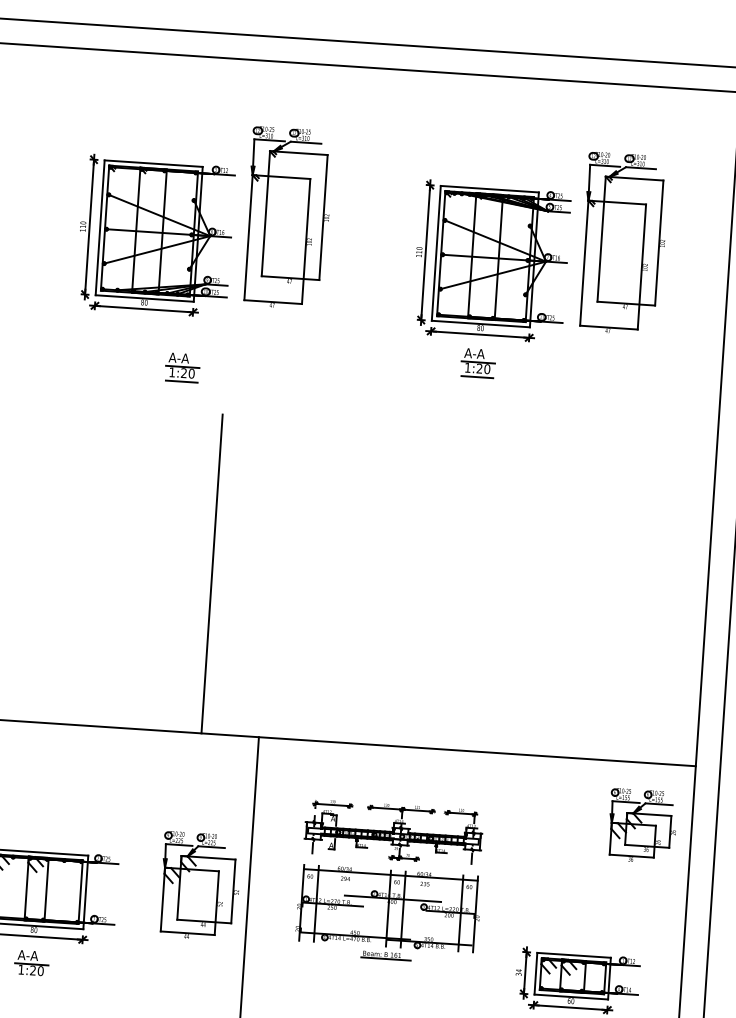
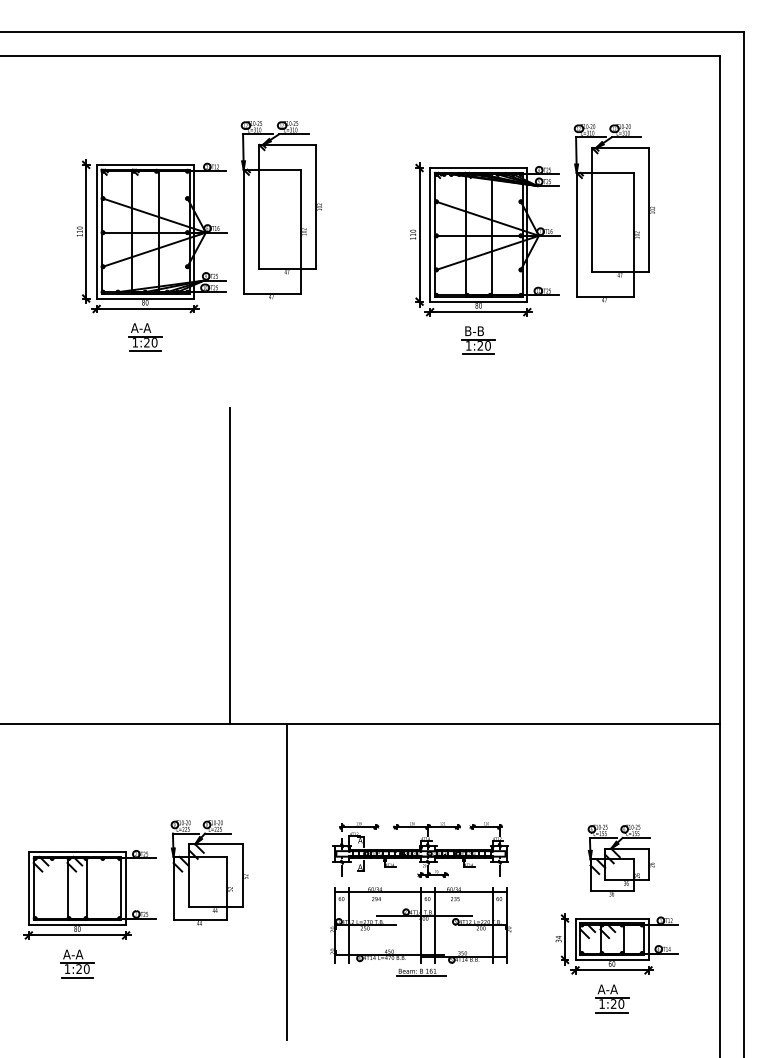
text: (474, 353) -> (474, 331), A-A -> B-B
part: (182, 367) -> (145, 337), moved
part: (641, 826) -> (620, 860), moved
part: (389, 882) -> (420, 899), moved
part: (200, 885) -> (209, 872), moved
line: (30, 978) -> (77, 977), added

